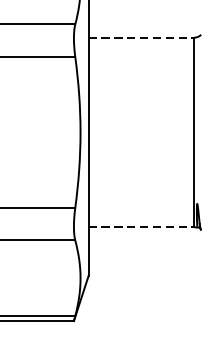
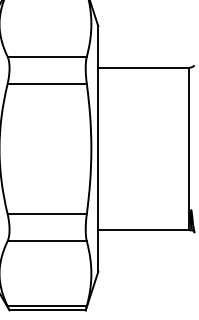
line: (141, 37) -> (143, 67), dashed -> solid
line: (141, 227) -> (143, 230), dashed -> solid

